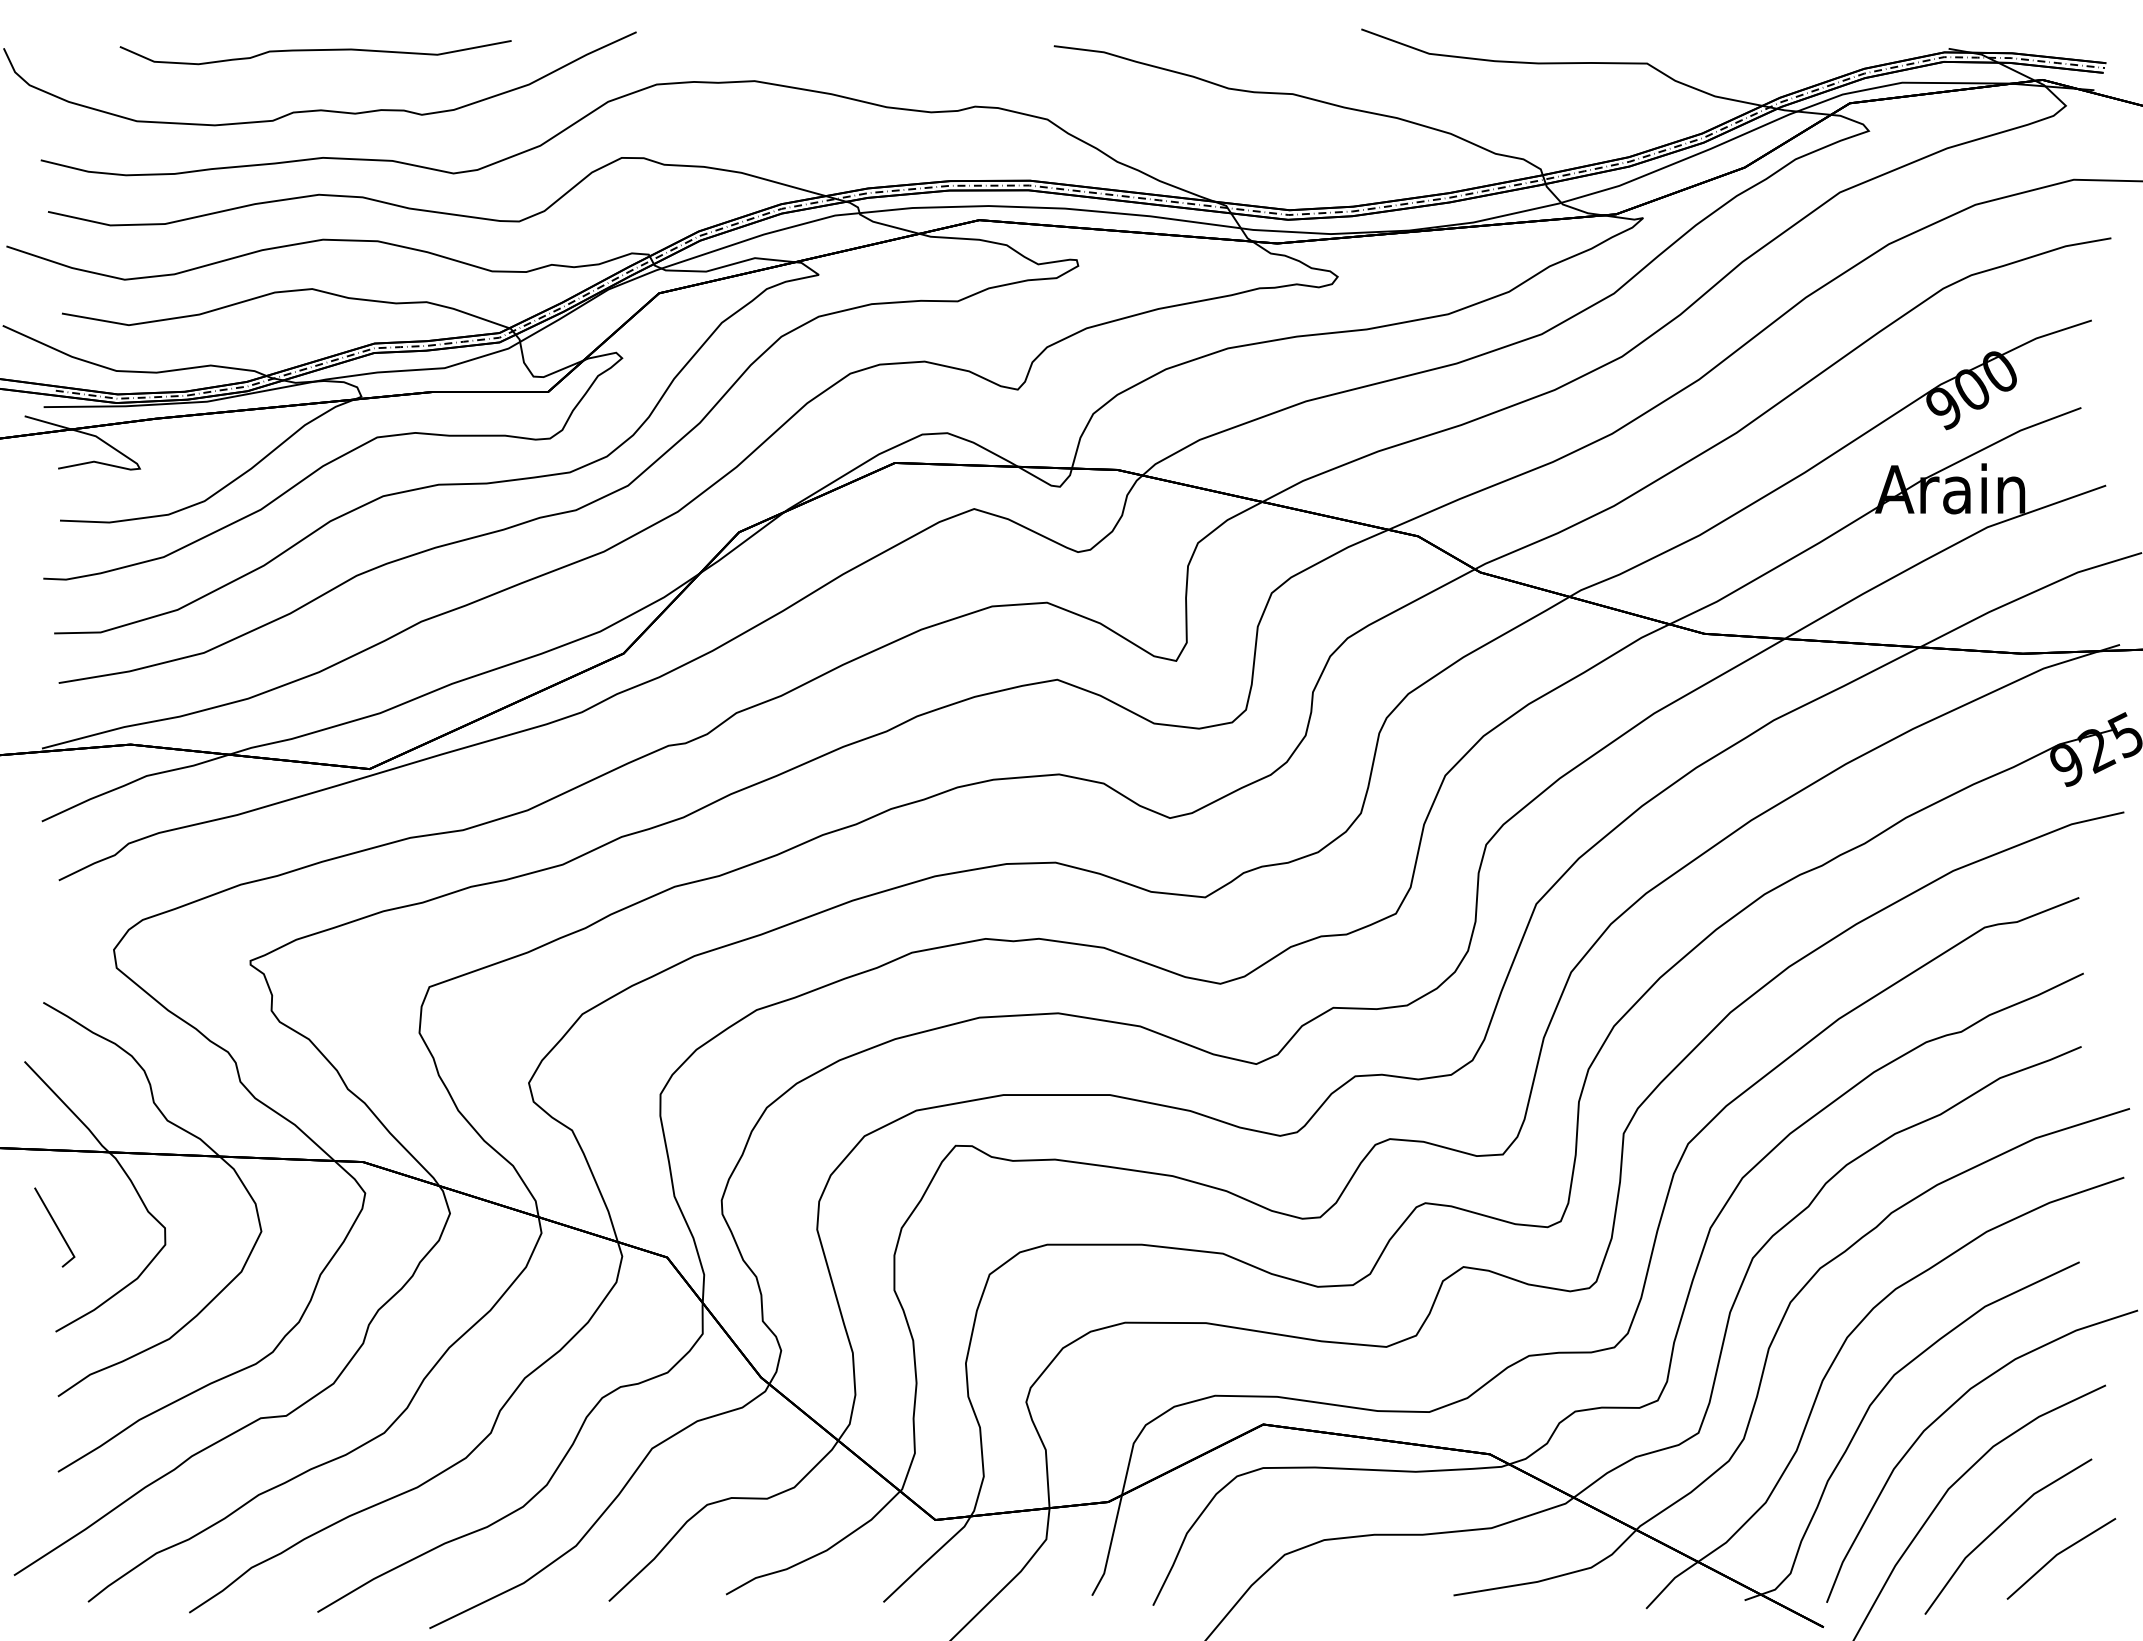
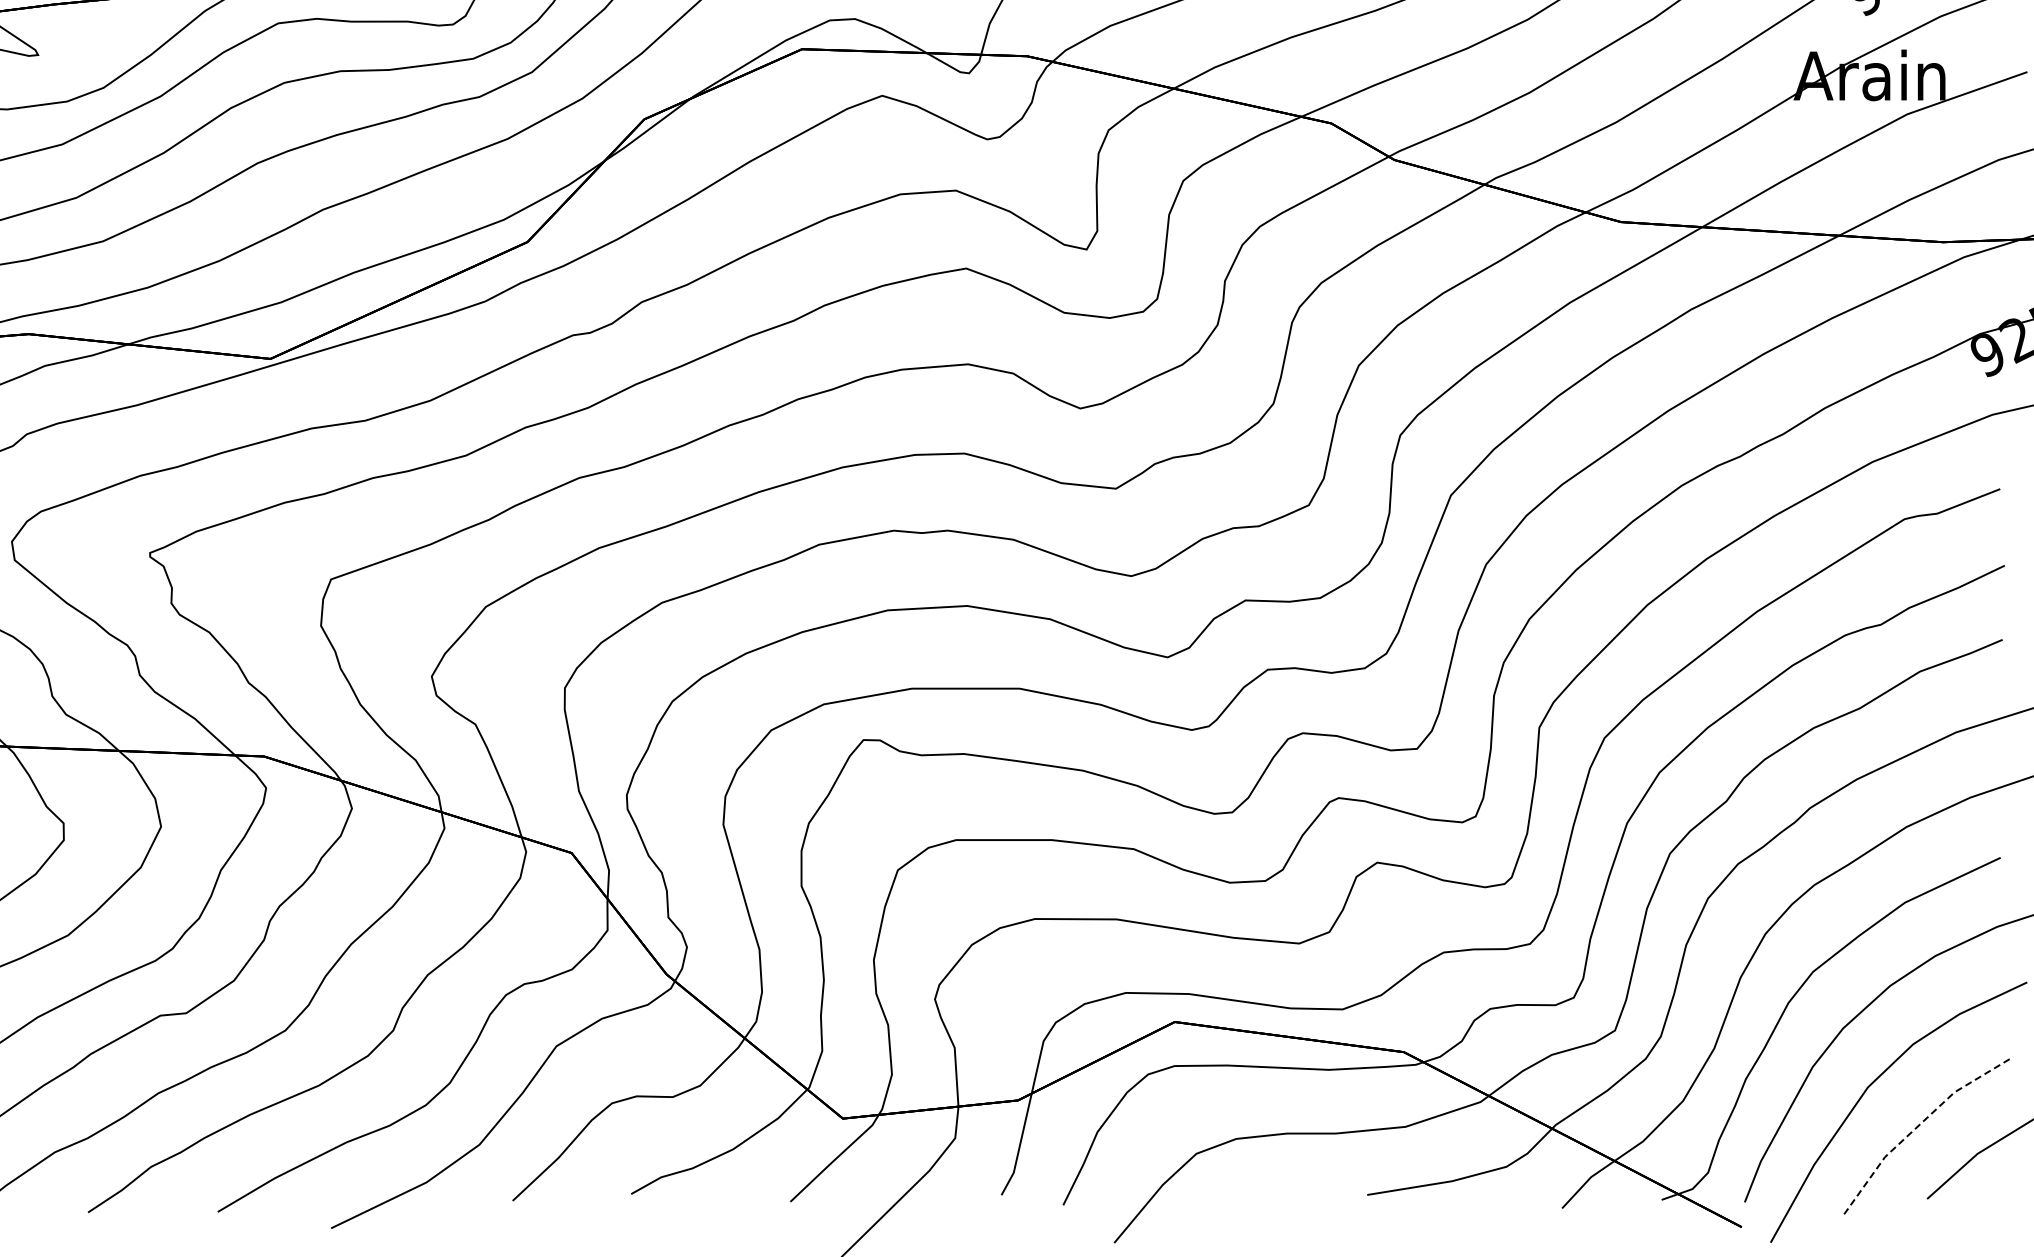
line: (1999, 1526) -> (1919, 1125), solid -> dashed

